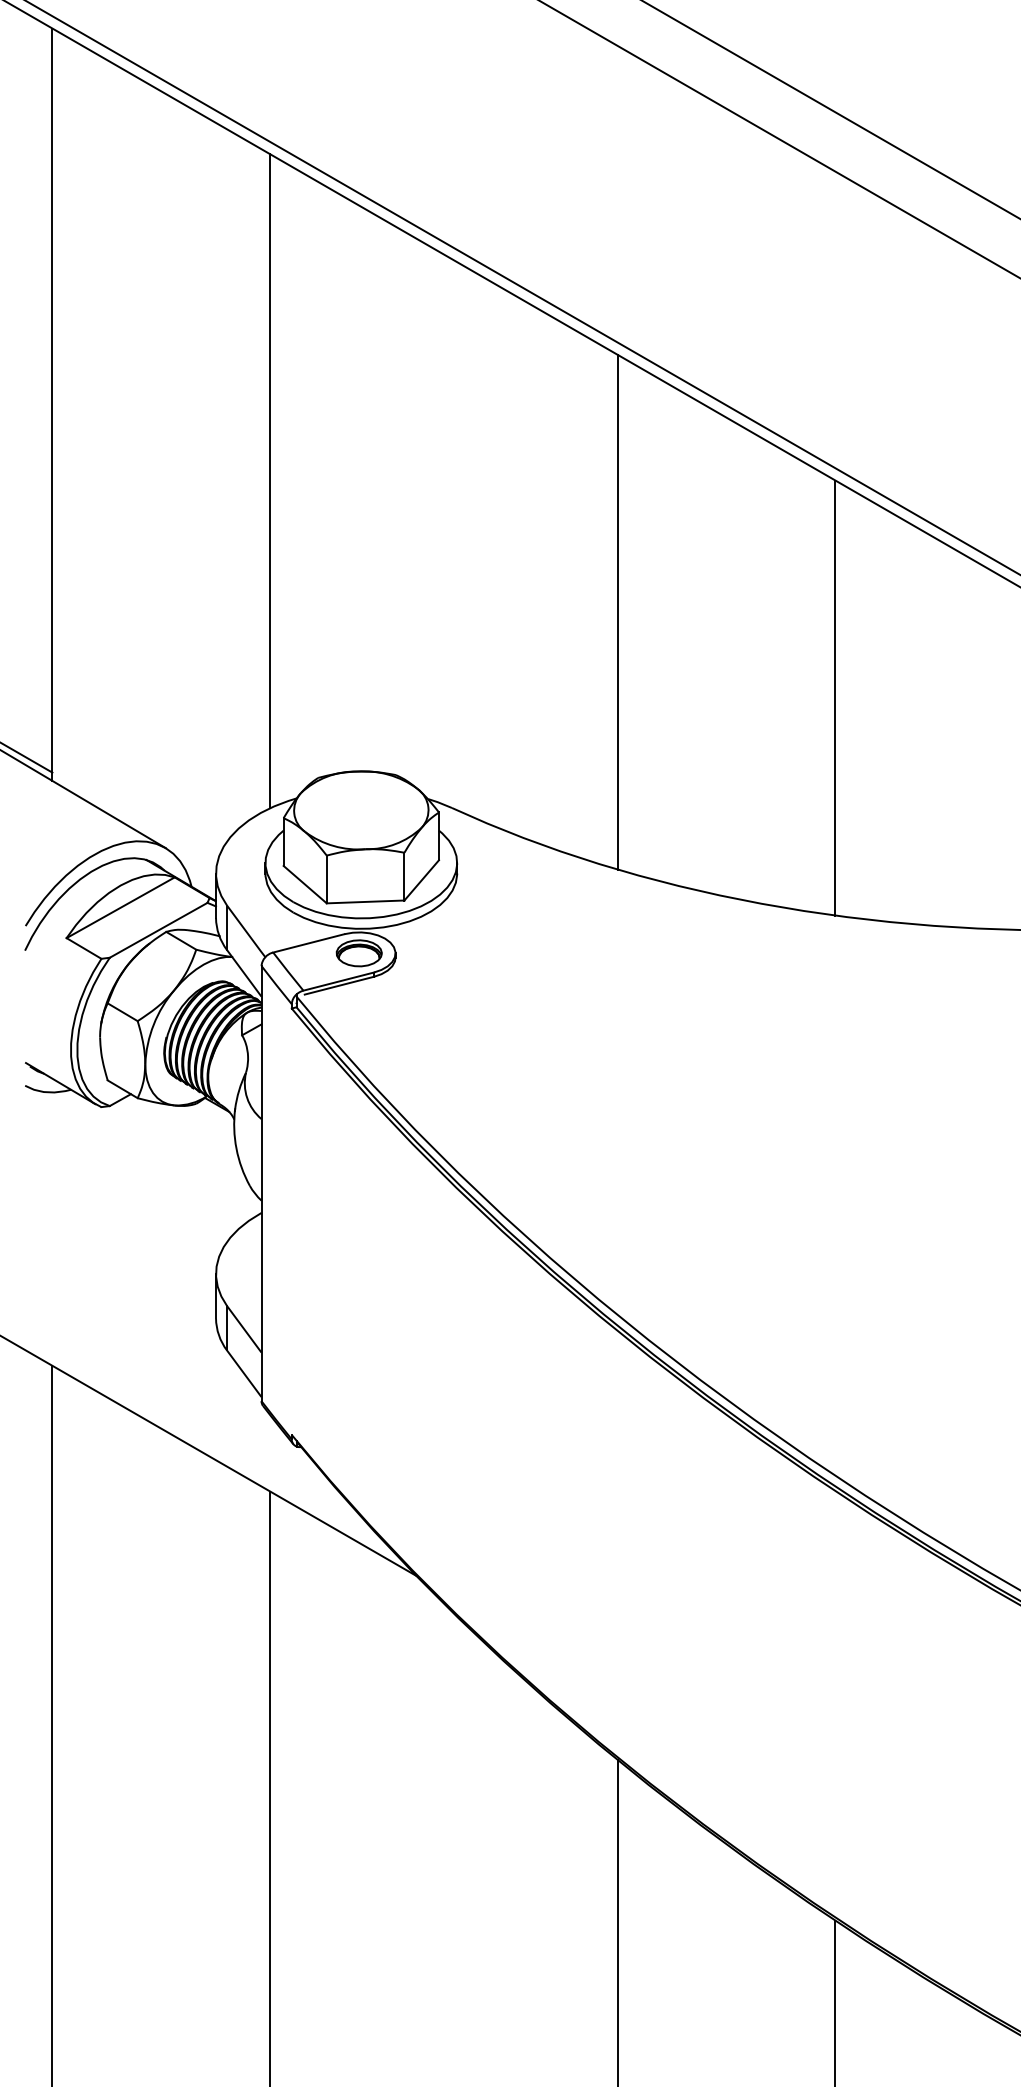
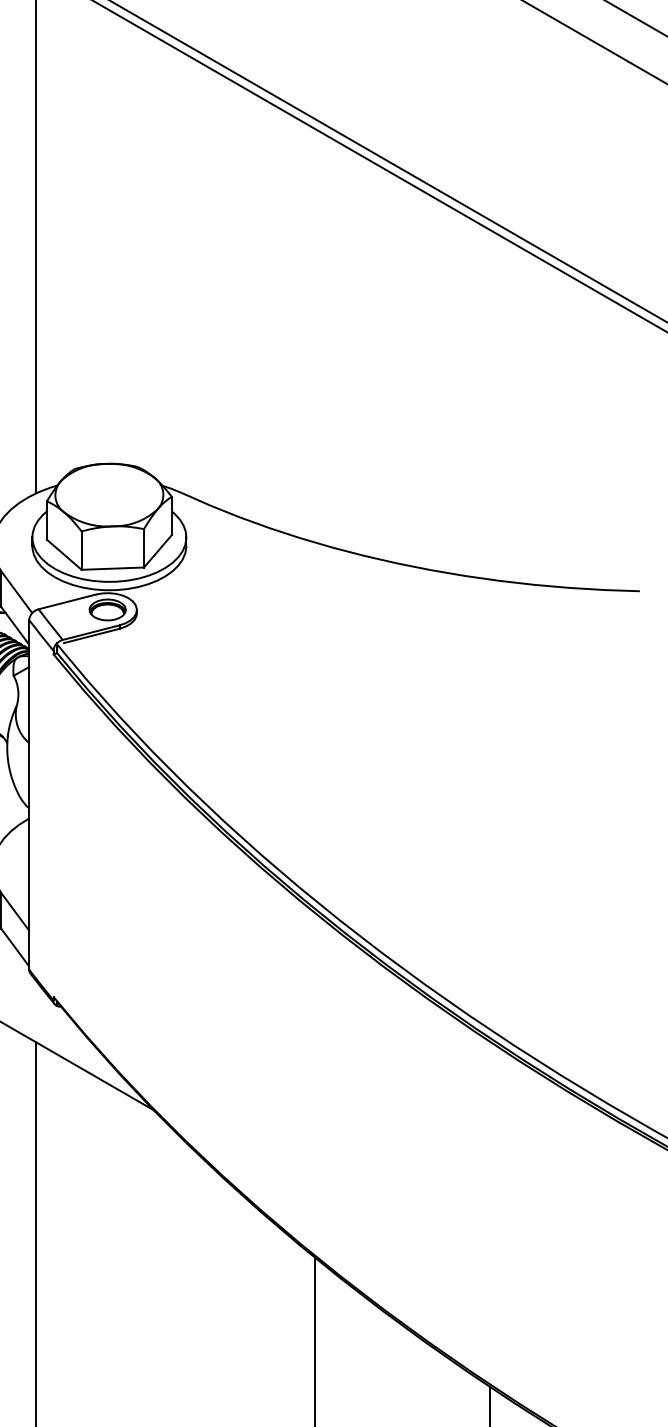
line: (617, 611) -> (315, 335), removed
line: (835, 697) -> (490, 404), removed

